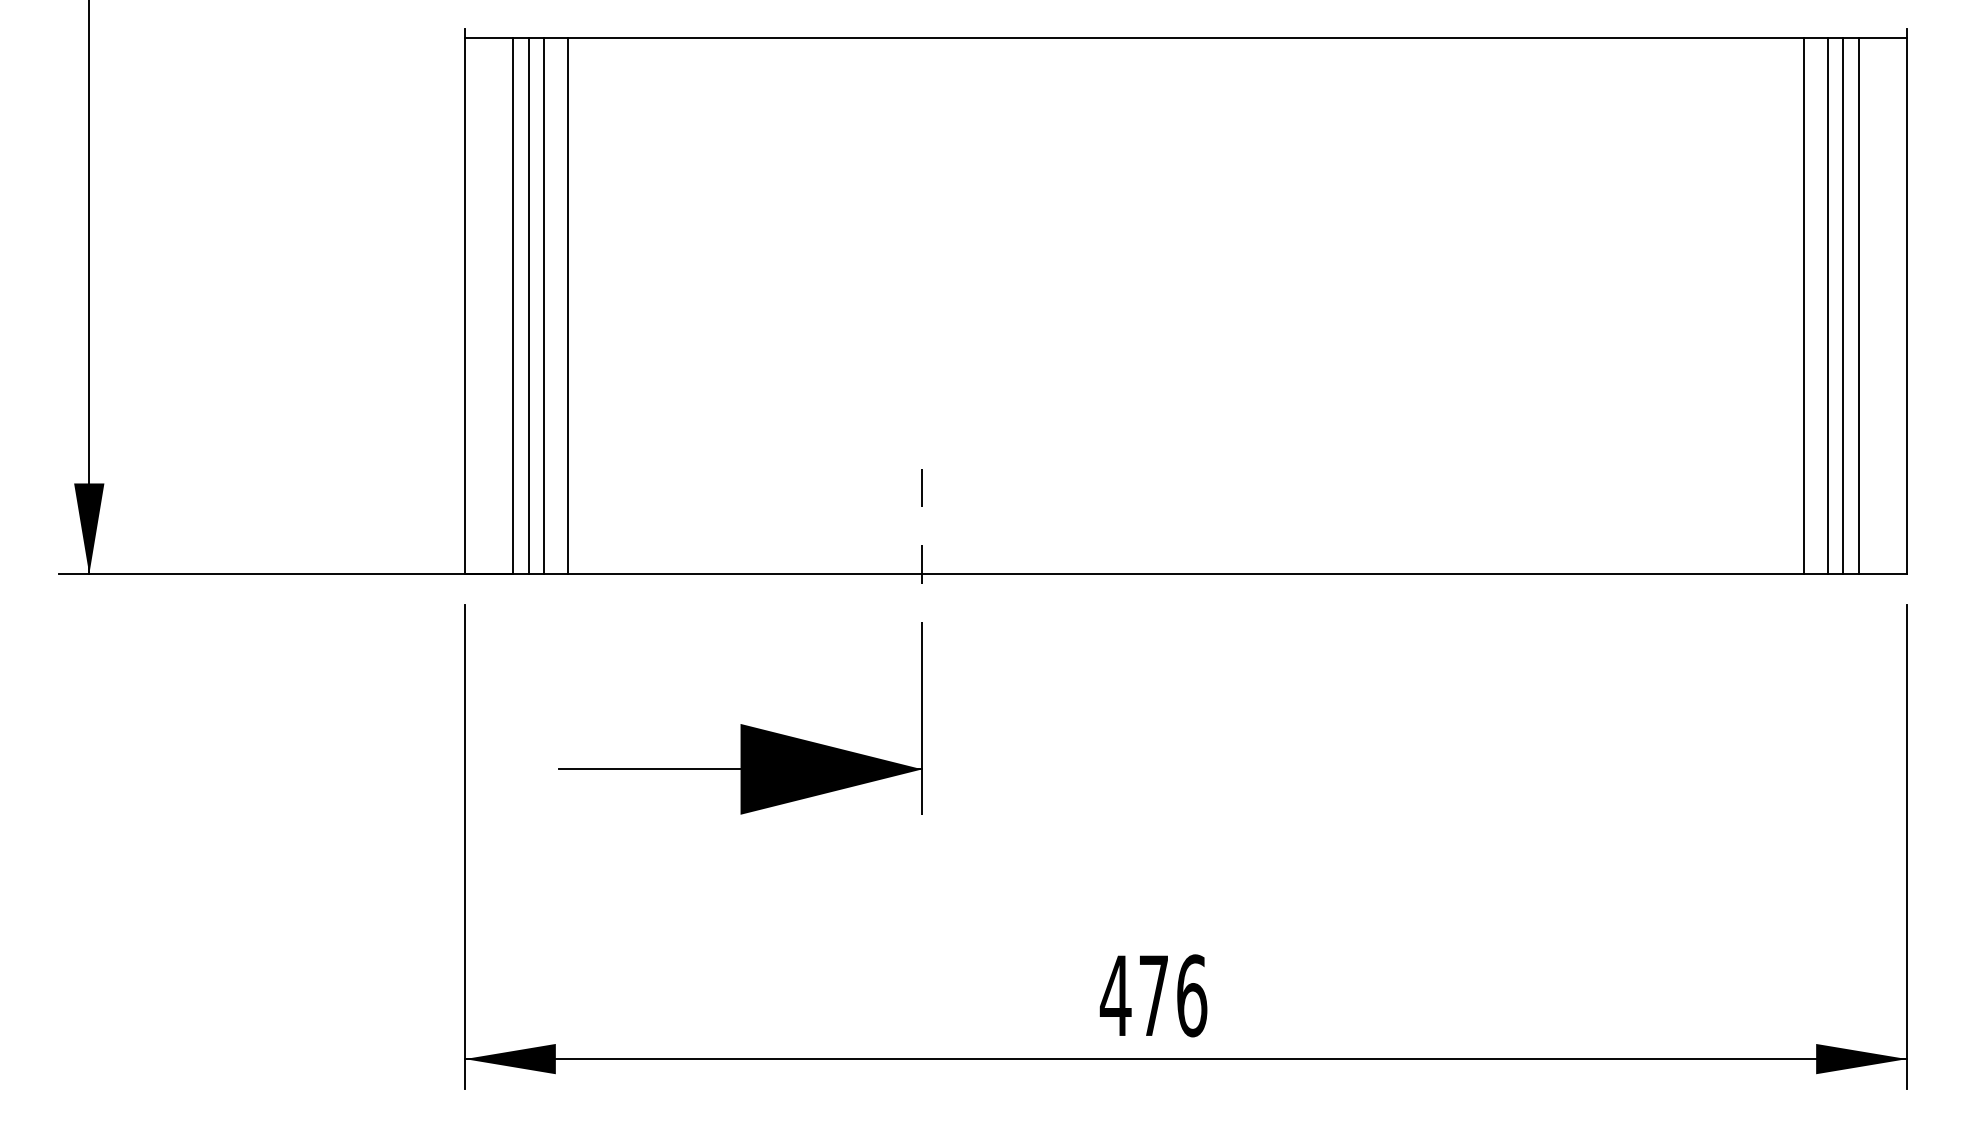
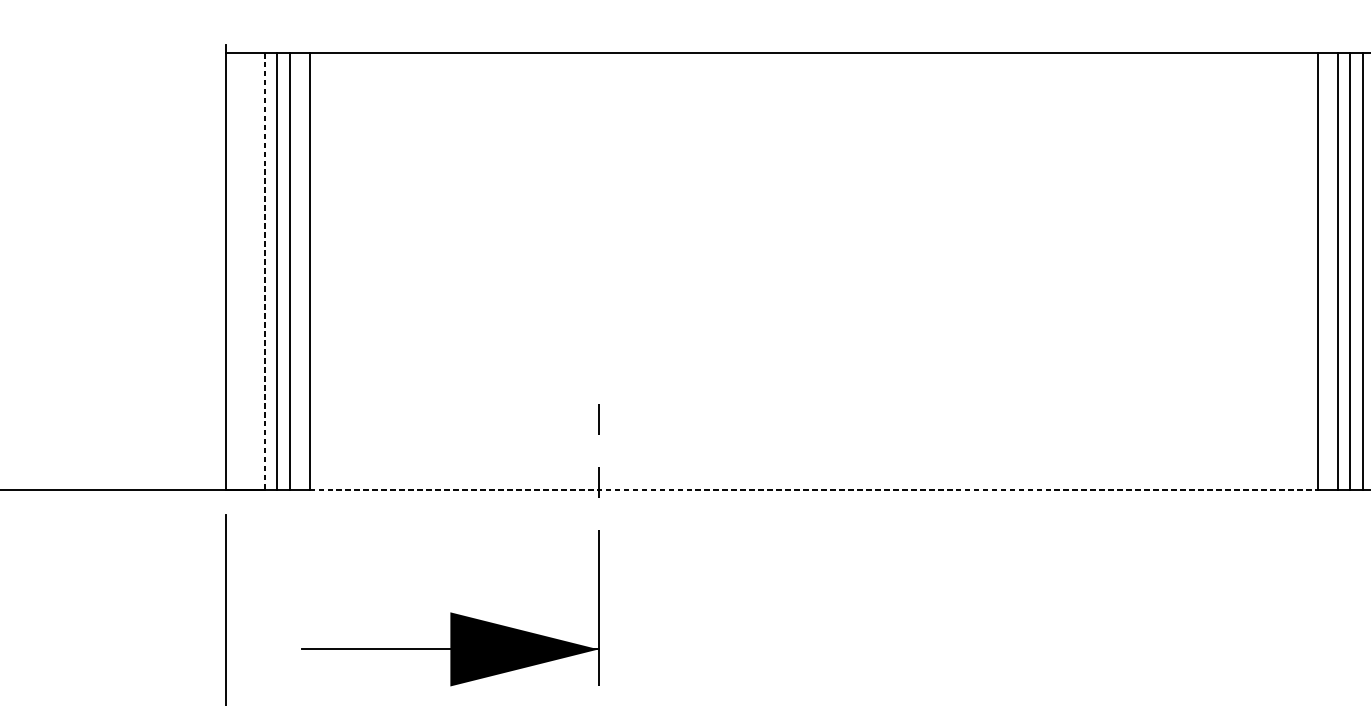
line: (513, 306) -> (265, 271), solid -> dashed
line: (1186, 574) -> (814, 490), solid -> dashed

